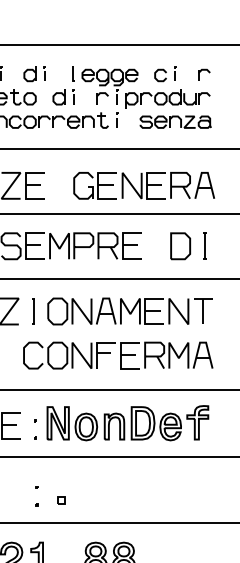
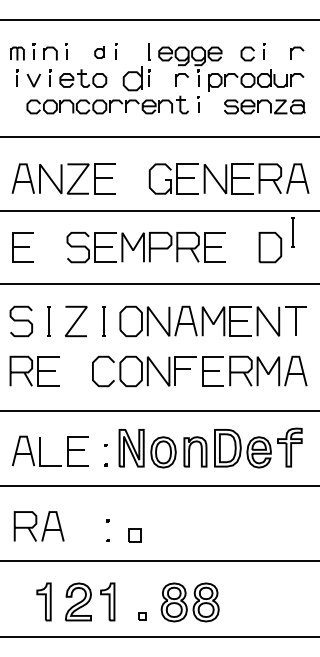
part: (29, 74) -> (99, 52), size x0.7
part: (58, 97) -> (132, 78), size x1.4
part: (204, 246) -> (292, 232), moved
part: (61, 500) -> (135, 535), size x1.6

